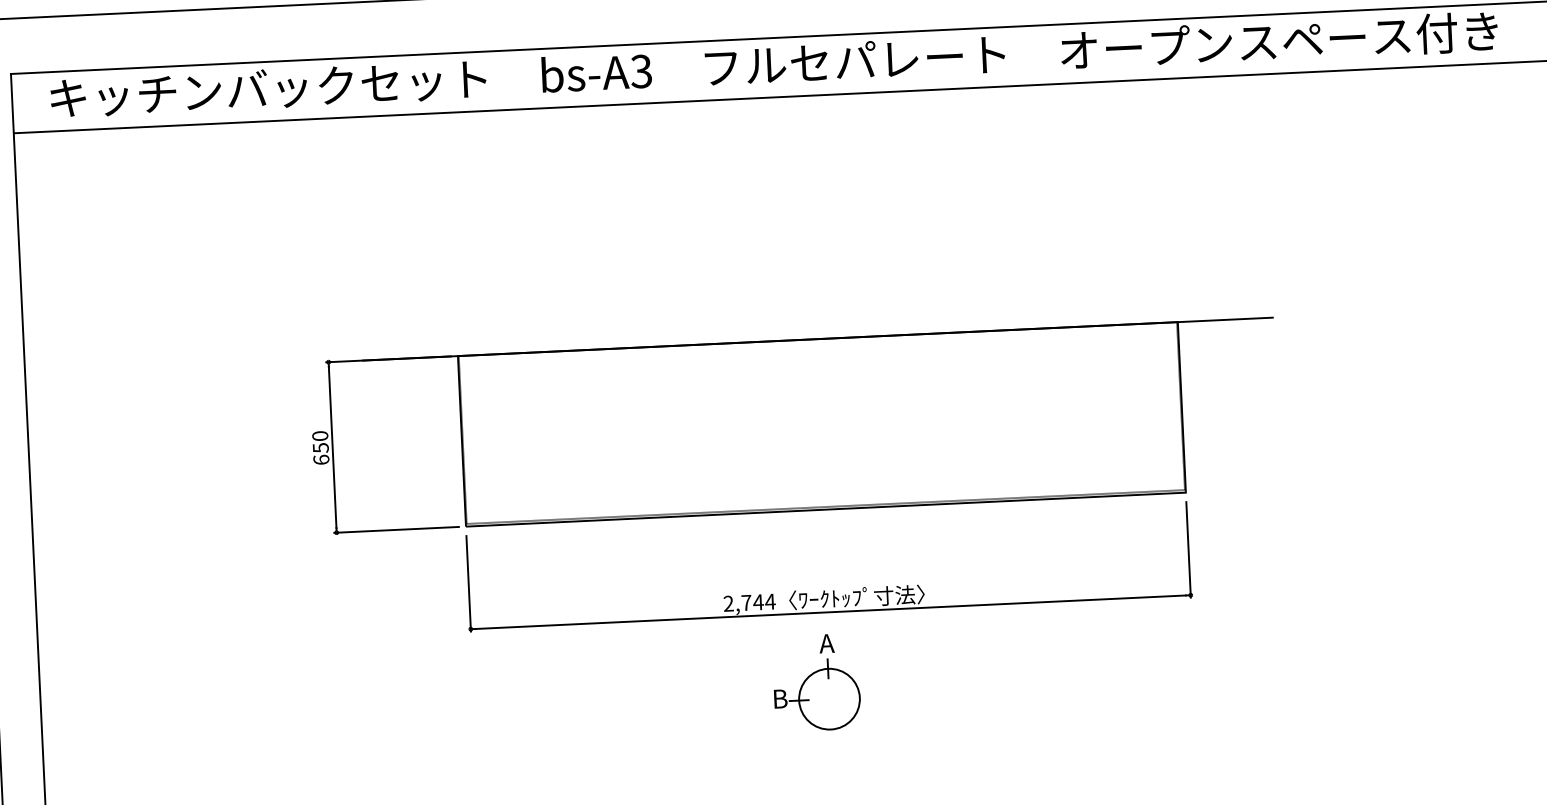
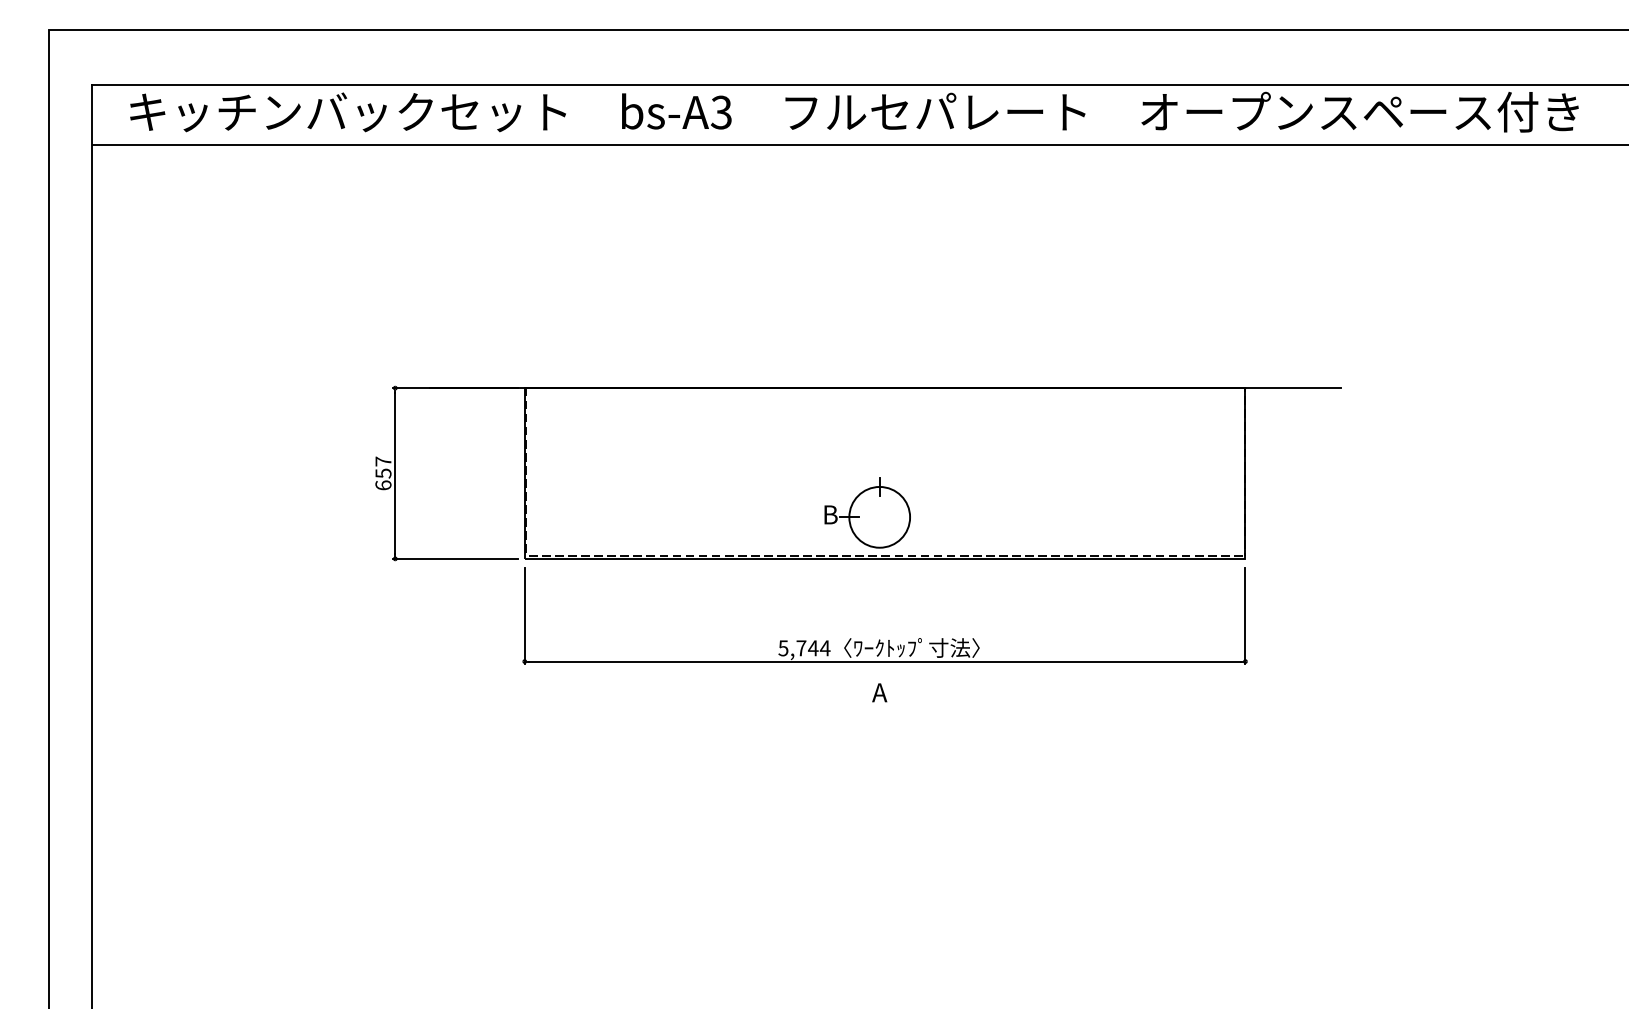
text: (320, 436) -> (383, 461), 650 -> 657
text: (728, 603) -> (783, 648), 2,744 -> 5,744
part: (817, 694) -> (867, 512), moved

